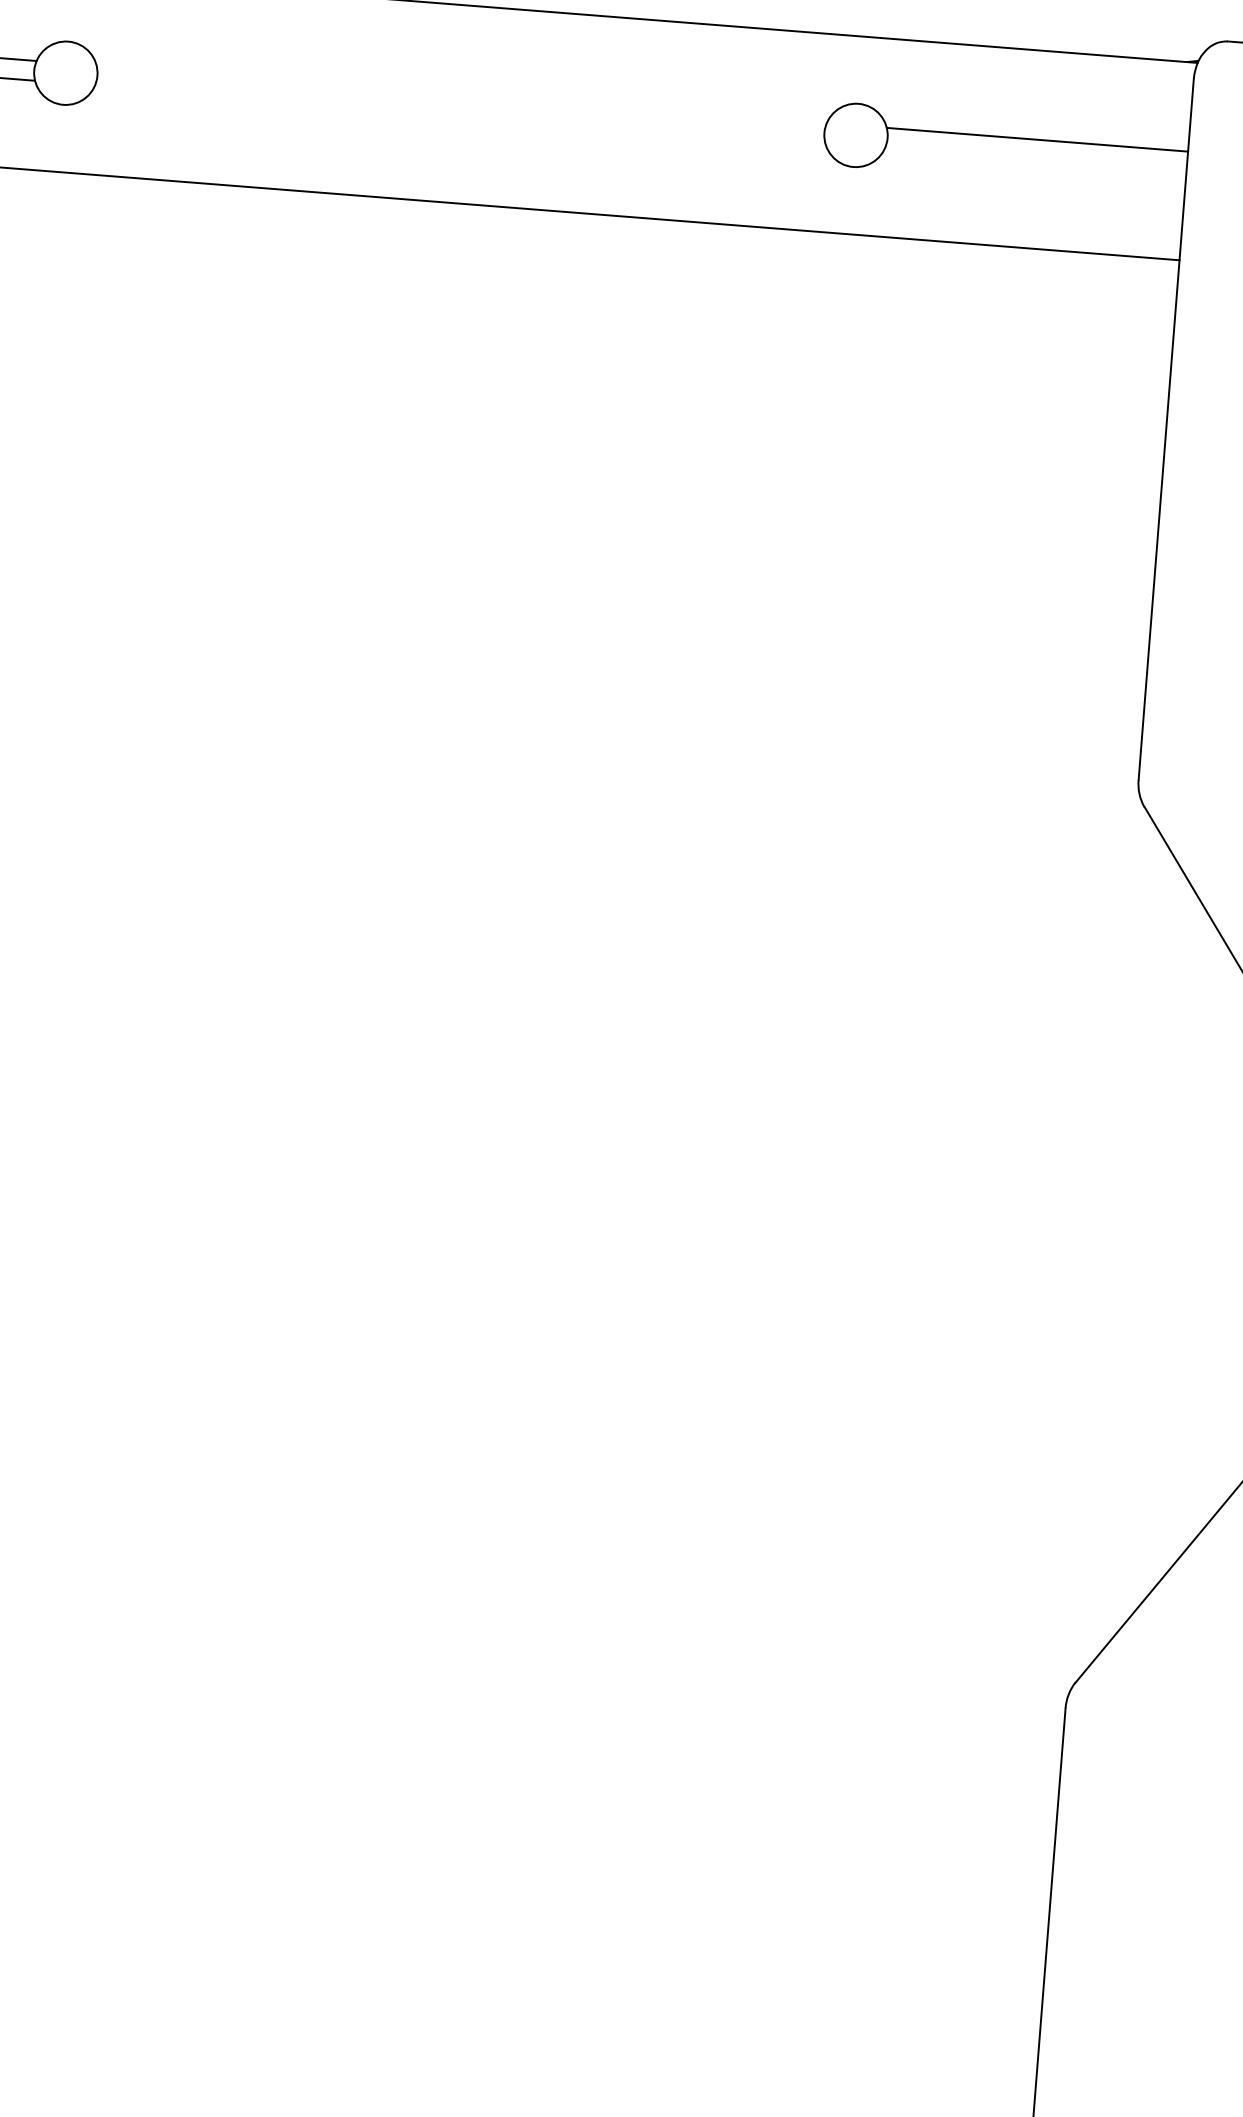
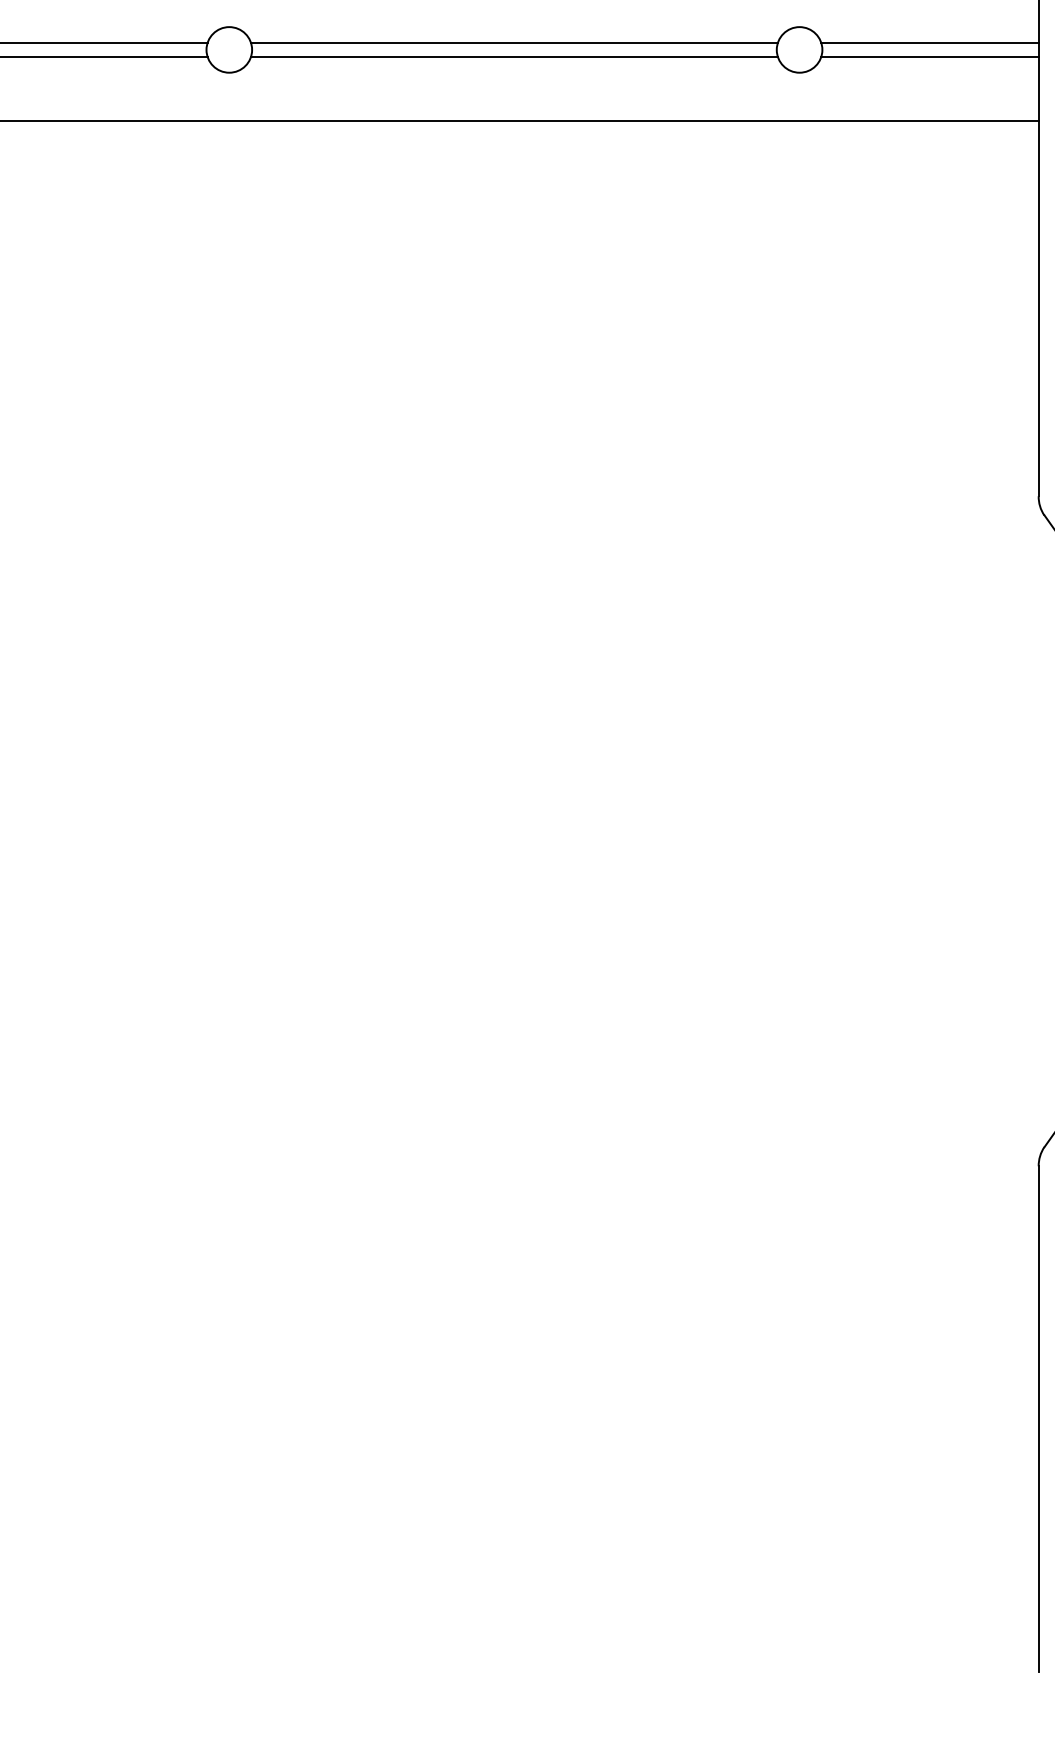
line: (460, 93) -> (513, 42), added
line: (458, 114) -> (513, 57), added
line: (1035, 160) -> (929, 57), added

